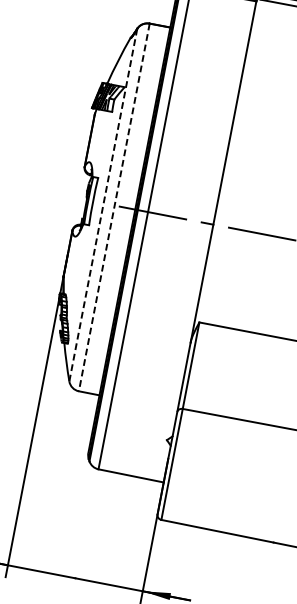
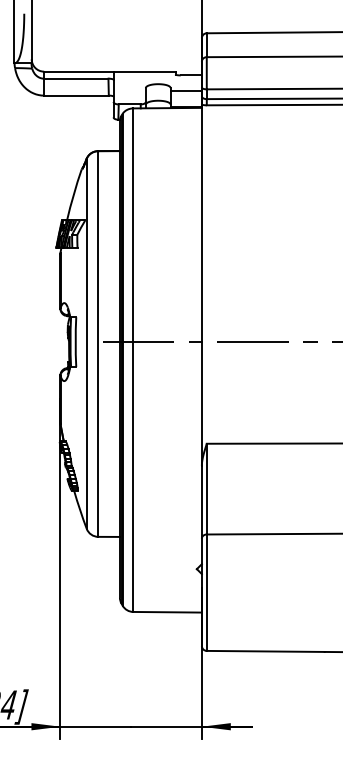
line: (102, 205) -> (86, 344), dashed -> solid
line: (114, 207) -> (98, 344), dashed -> solid

